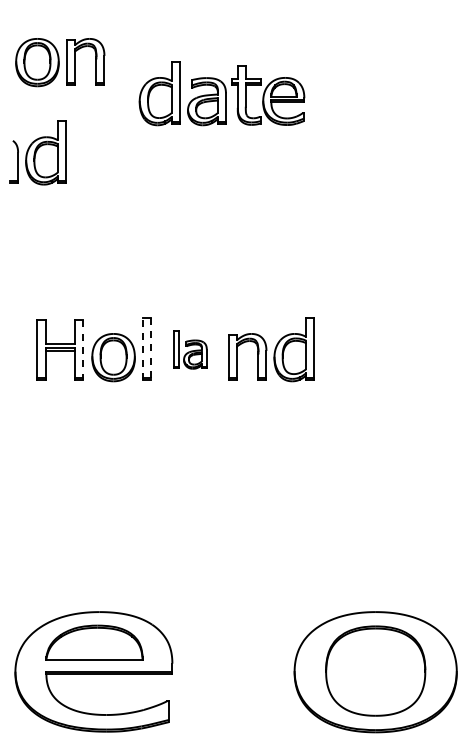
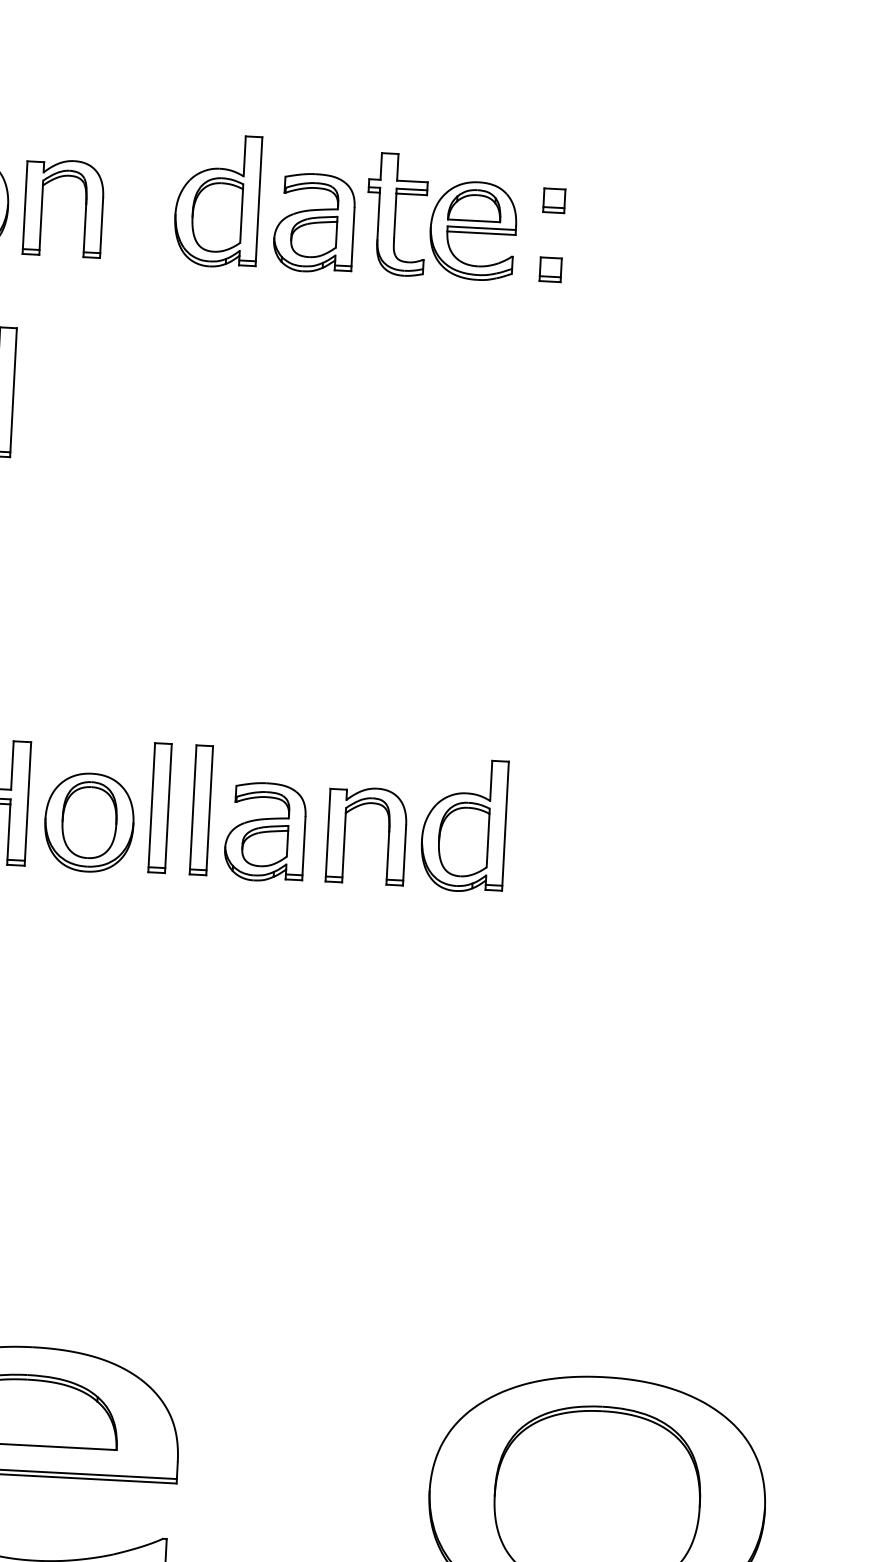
part: (321, 45) -> (553, 199), added
part: (321, 79) -> (549, 270), added
part: (221, 93) -> (345, 207), moved
line: (143, 348) -> (152, 807), dashed -> solid
line: (151, 349) -> (168, 809), dashed -> solid
part: (190, 349) -> (249, 814), size x1.67
line: (83, 350) -> (27, 804), dashed -> solid

